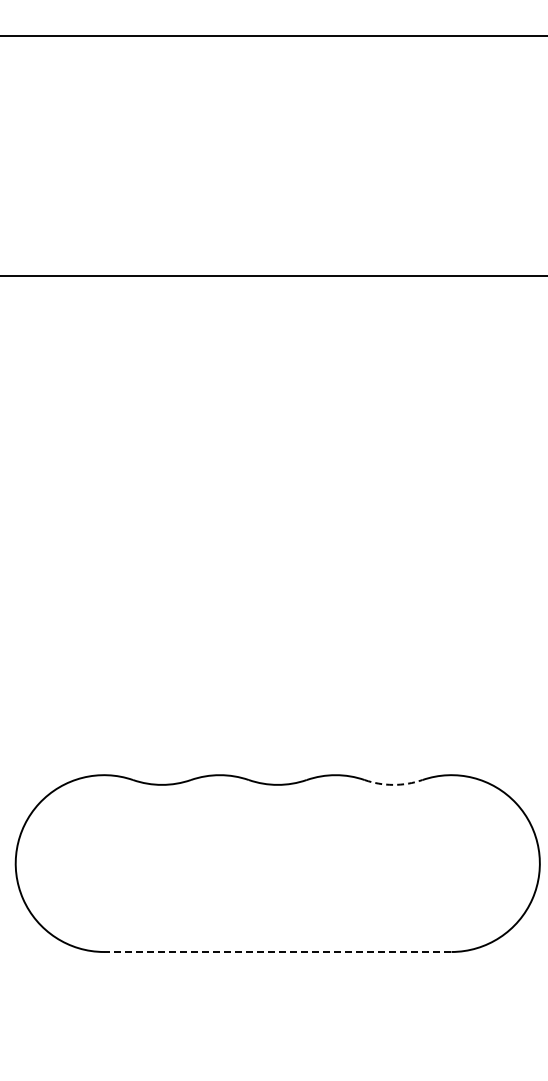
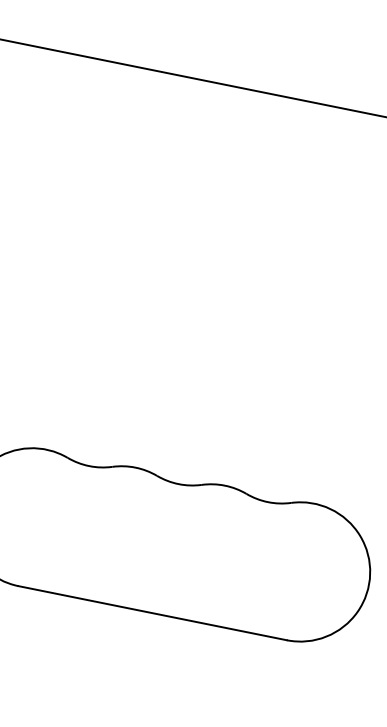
arc: (393, 784) -> (268, 501), dashed -> solid
line: (277, 952) -> (152, 613), dashed -> solid

